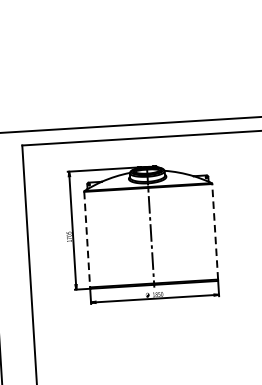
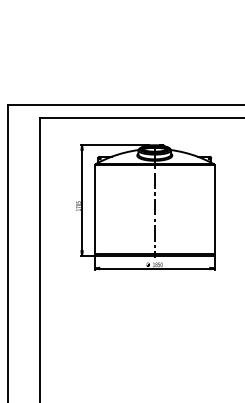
line: (215, 231) -> (214, 209), dashed -> solid
line: (87, 239) -> (95, 209), dashed -> solid

